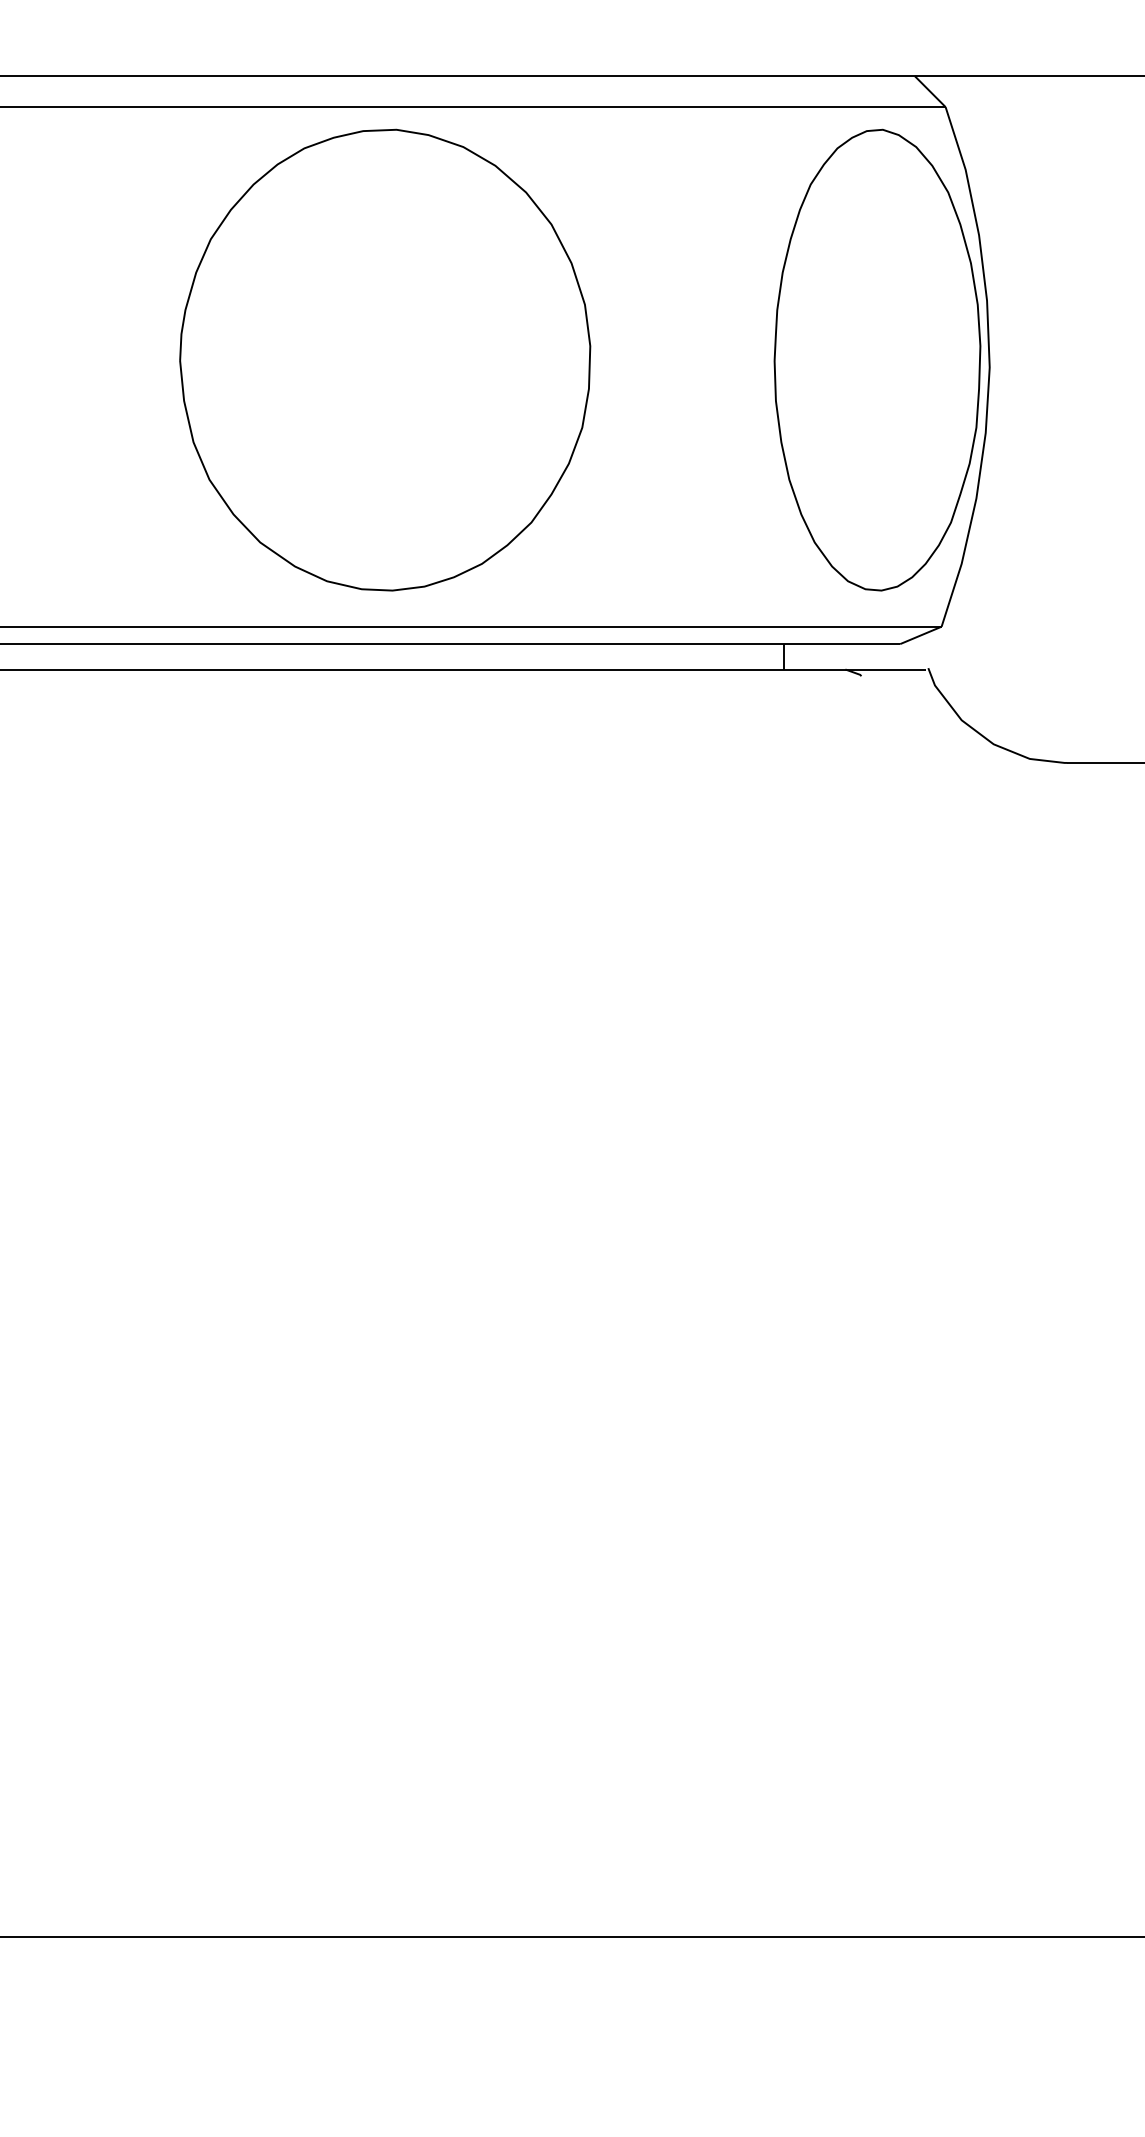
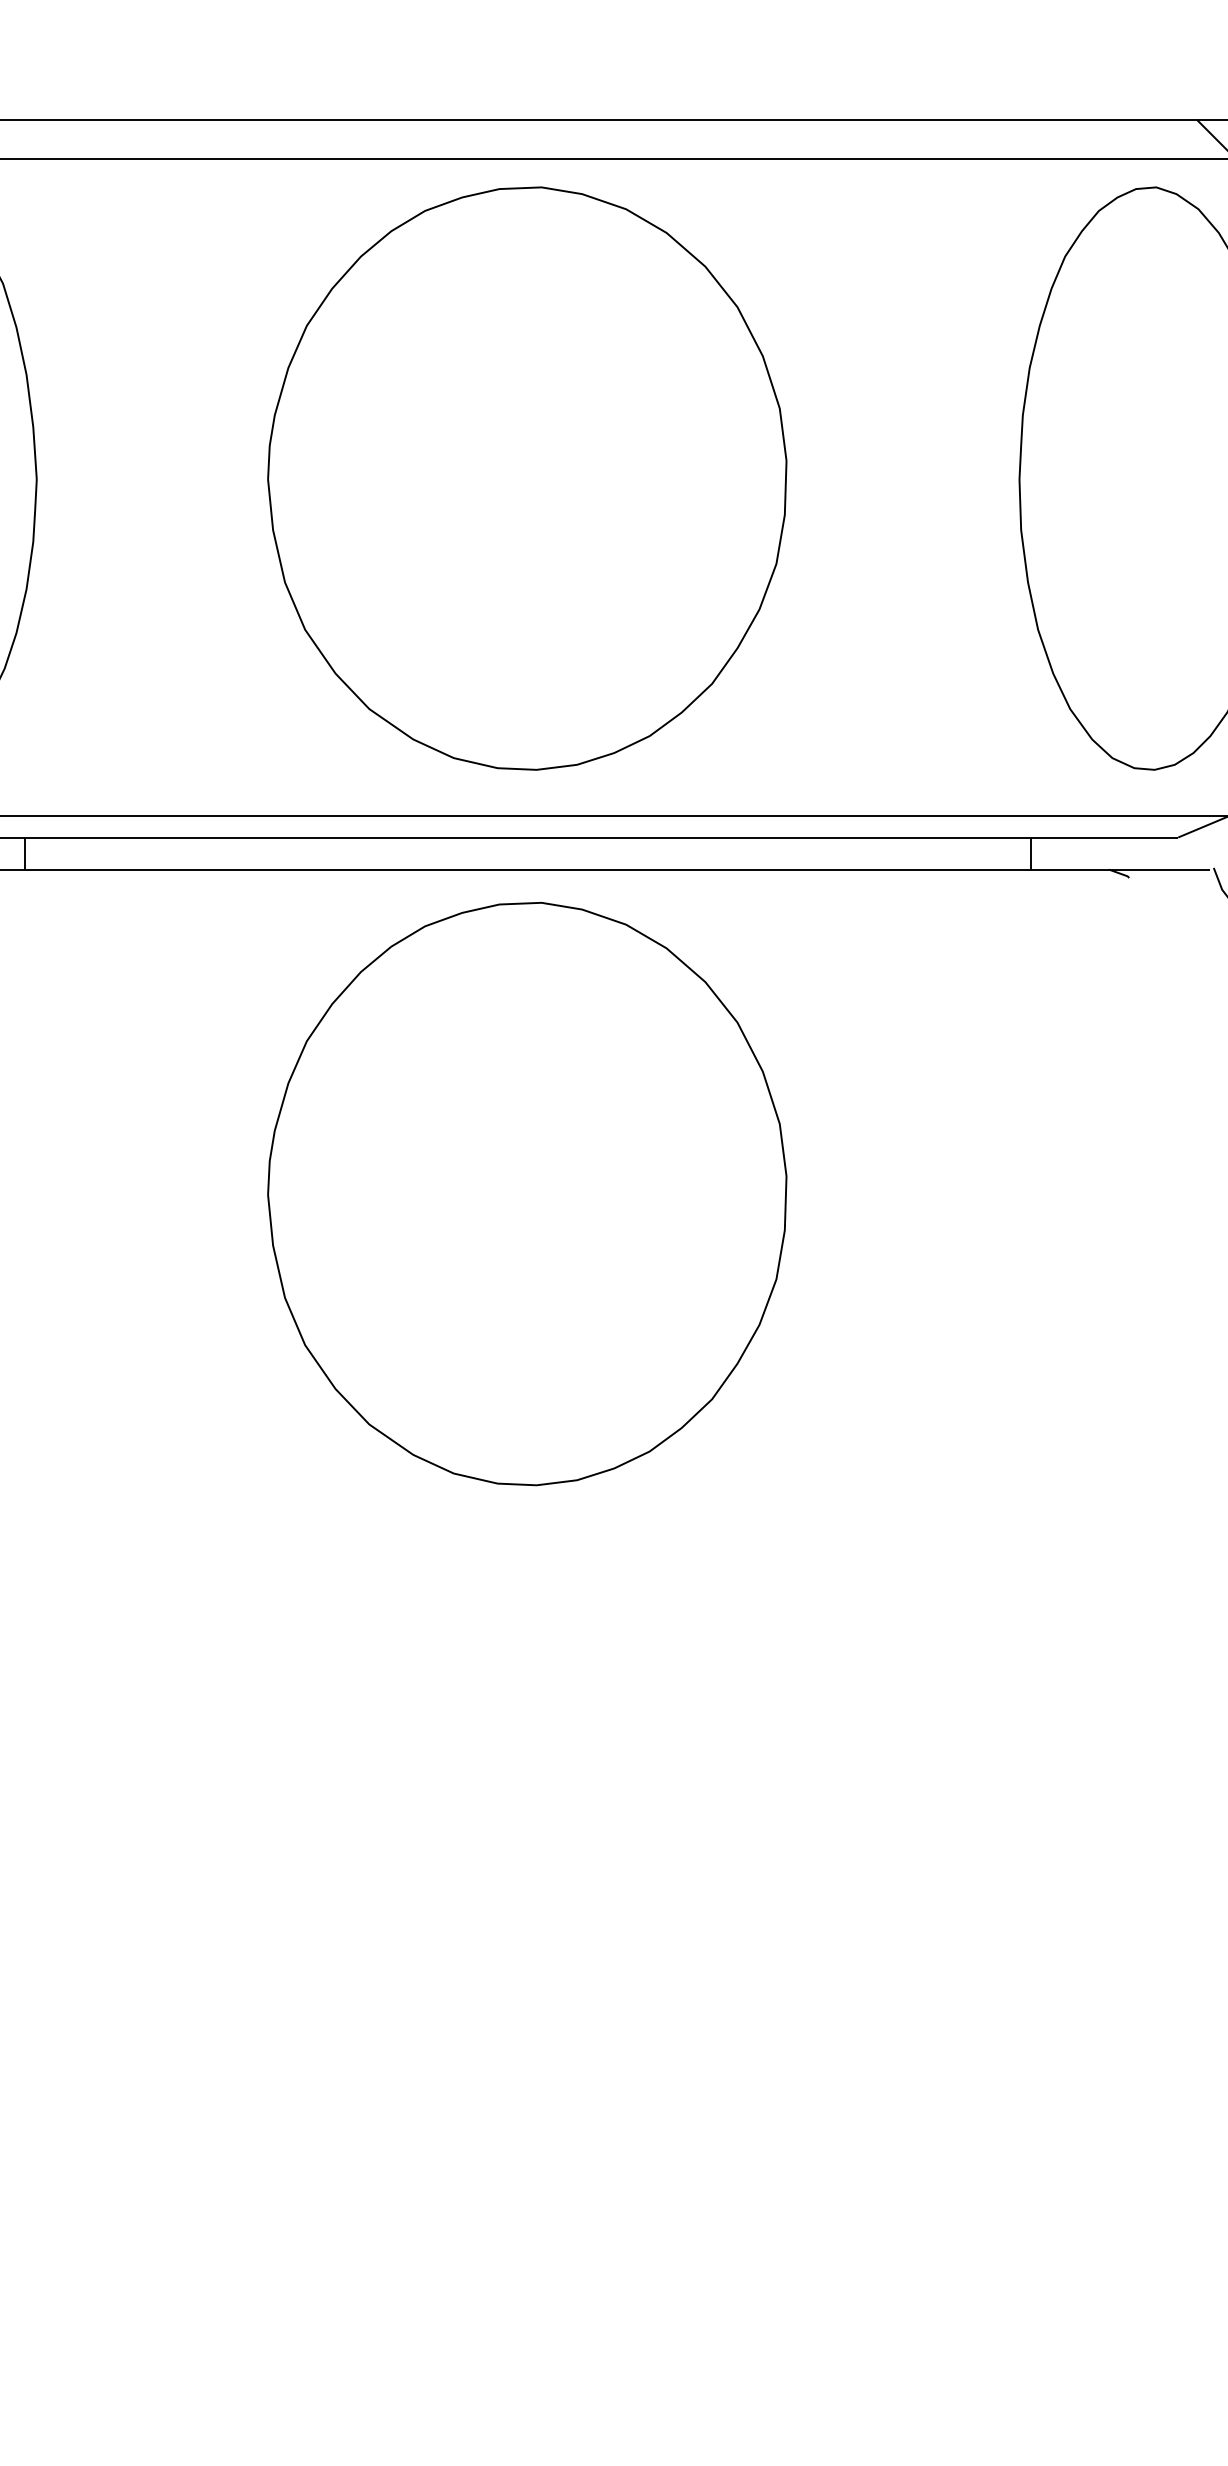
part: (385, 925) -> (527, 1193), added

